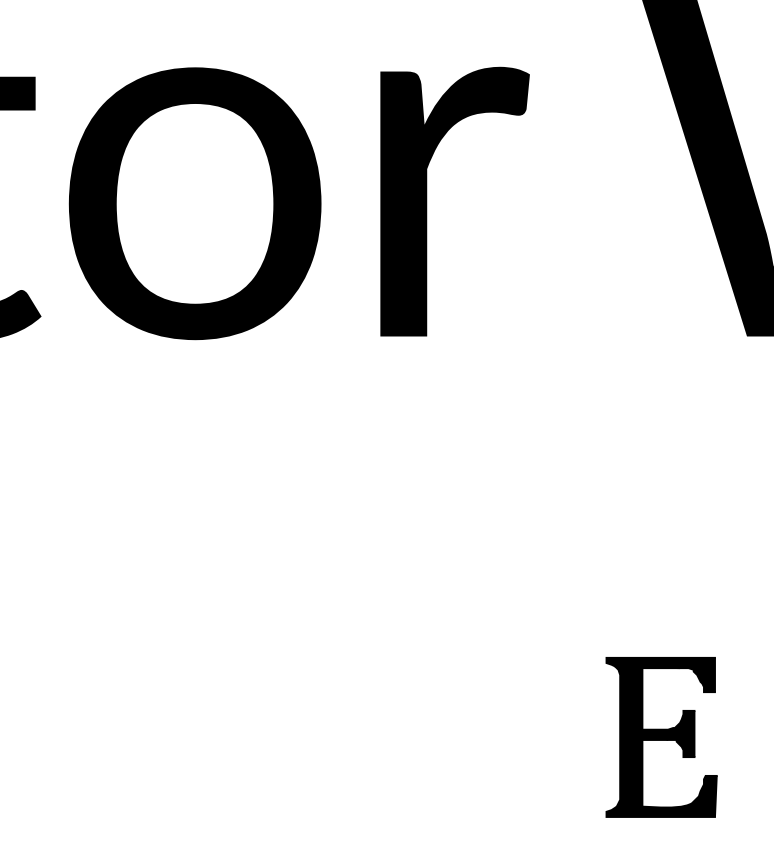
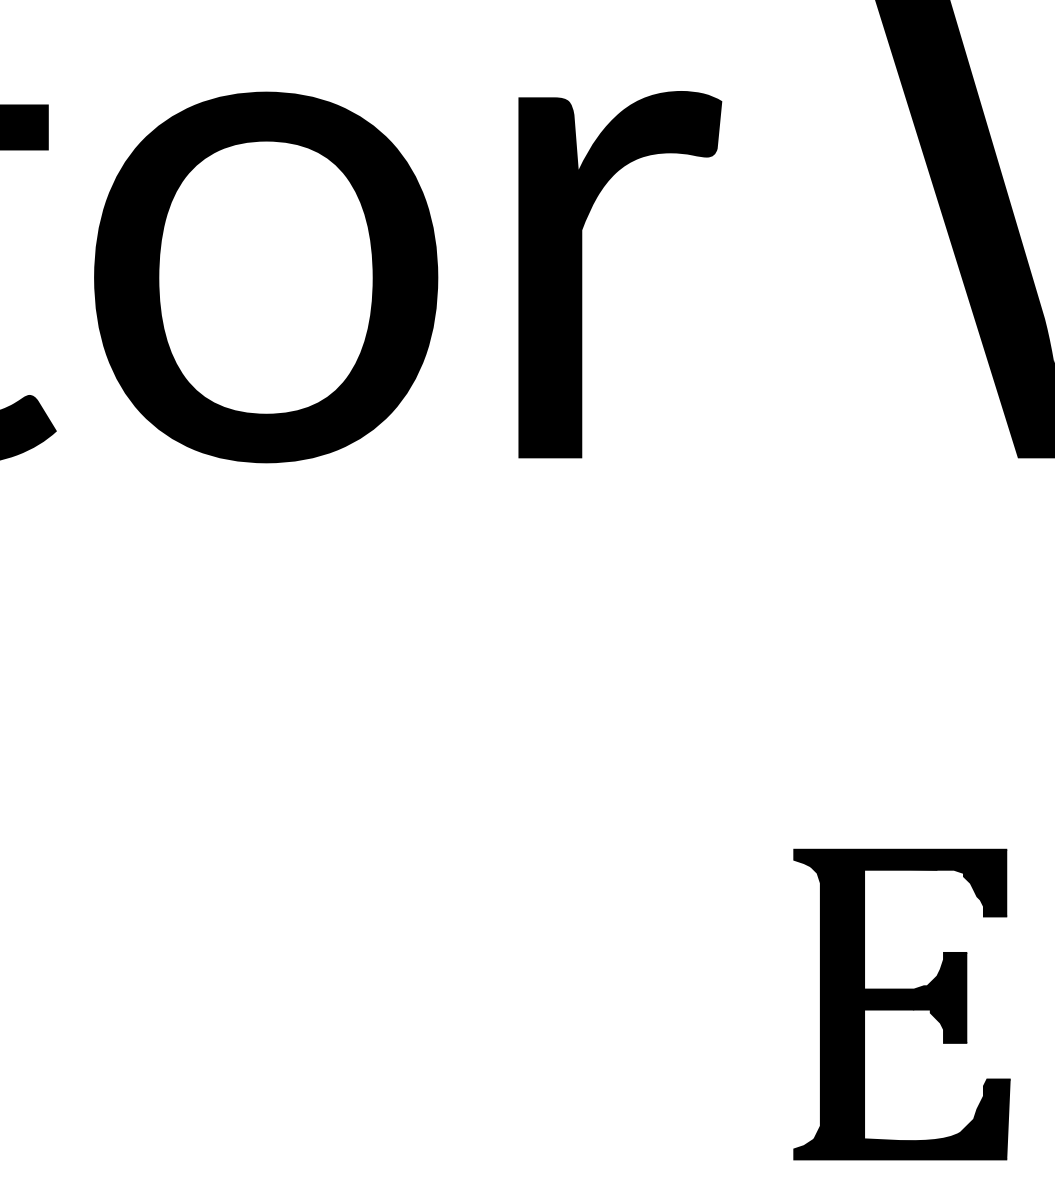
part: (661, 737) -> (901, 1004), size x1.43

